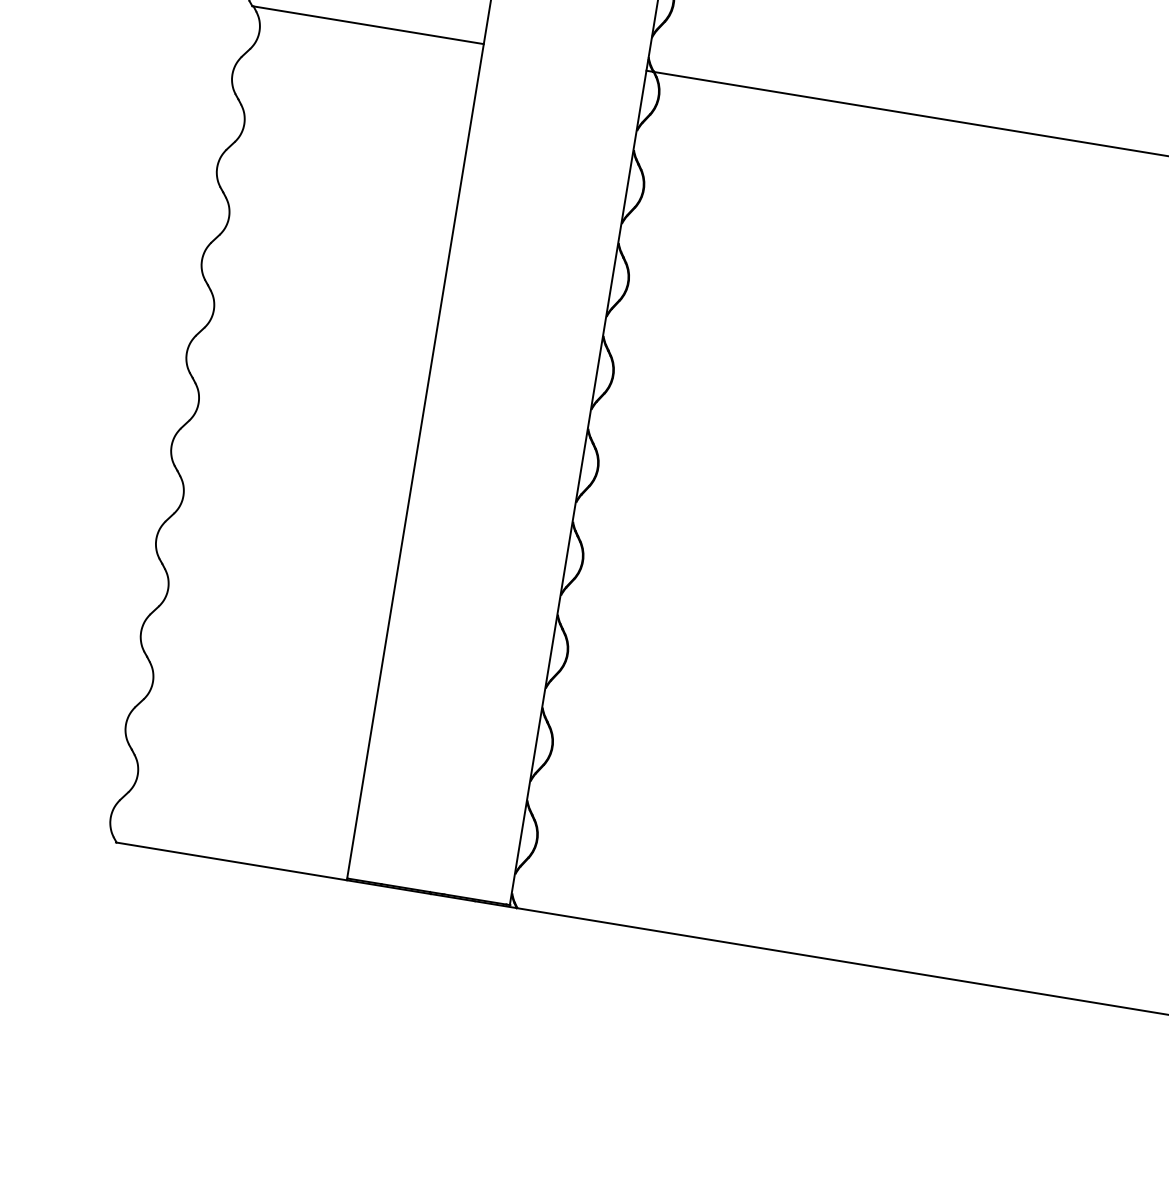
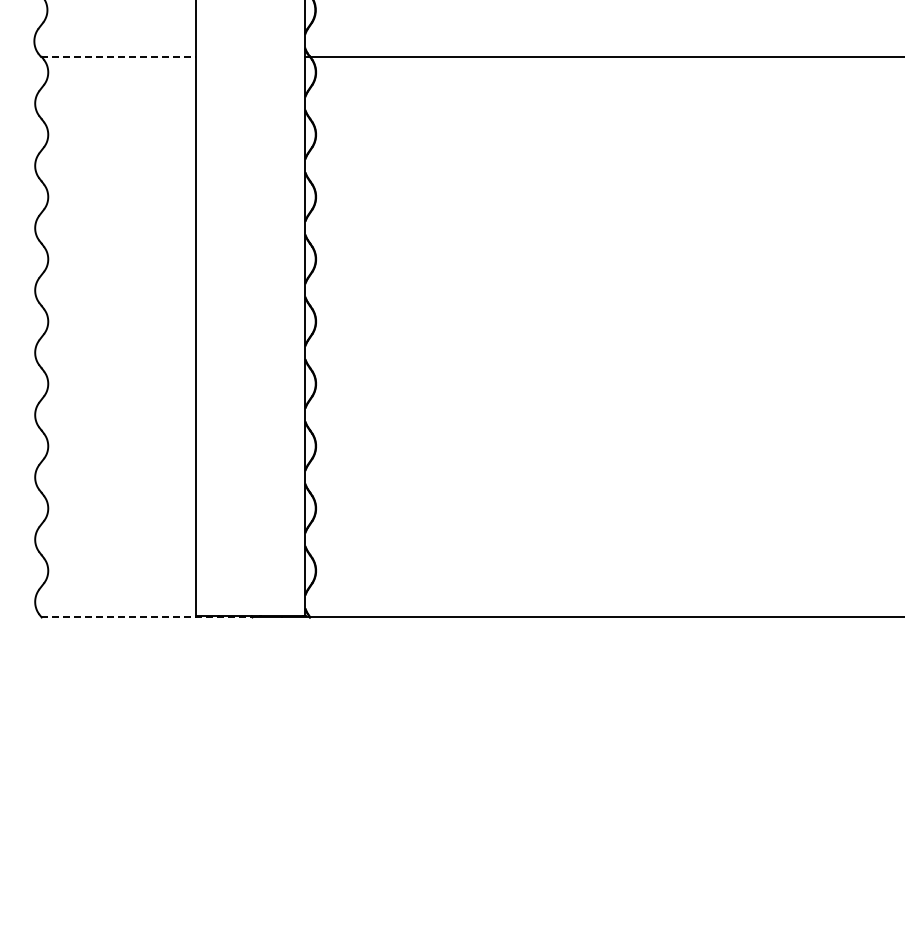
line: (368, 24) -> (118, 56), solid -> dashed
line: (272, 868) -> (146, 617), solid -> dashed

